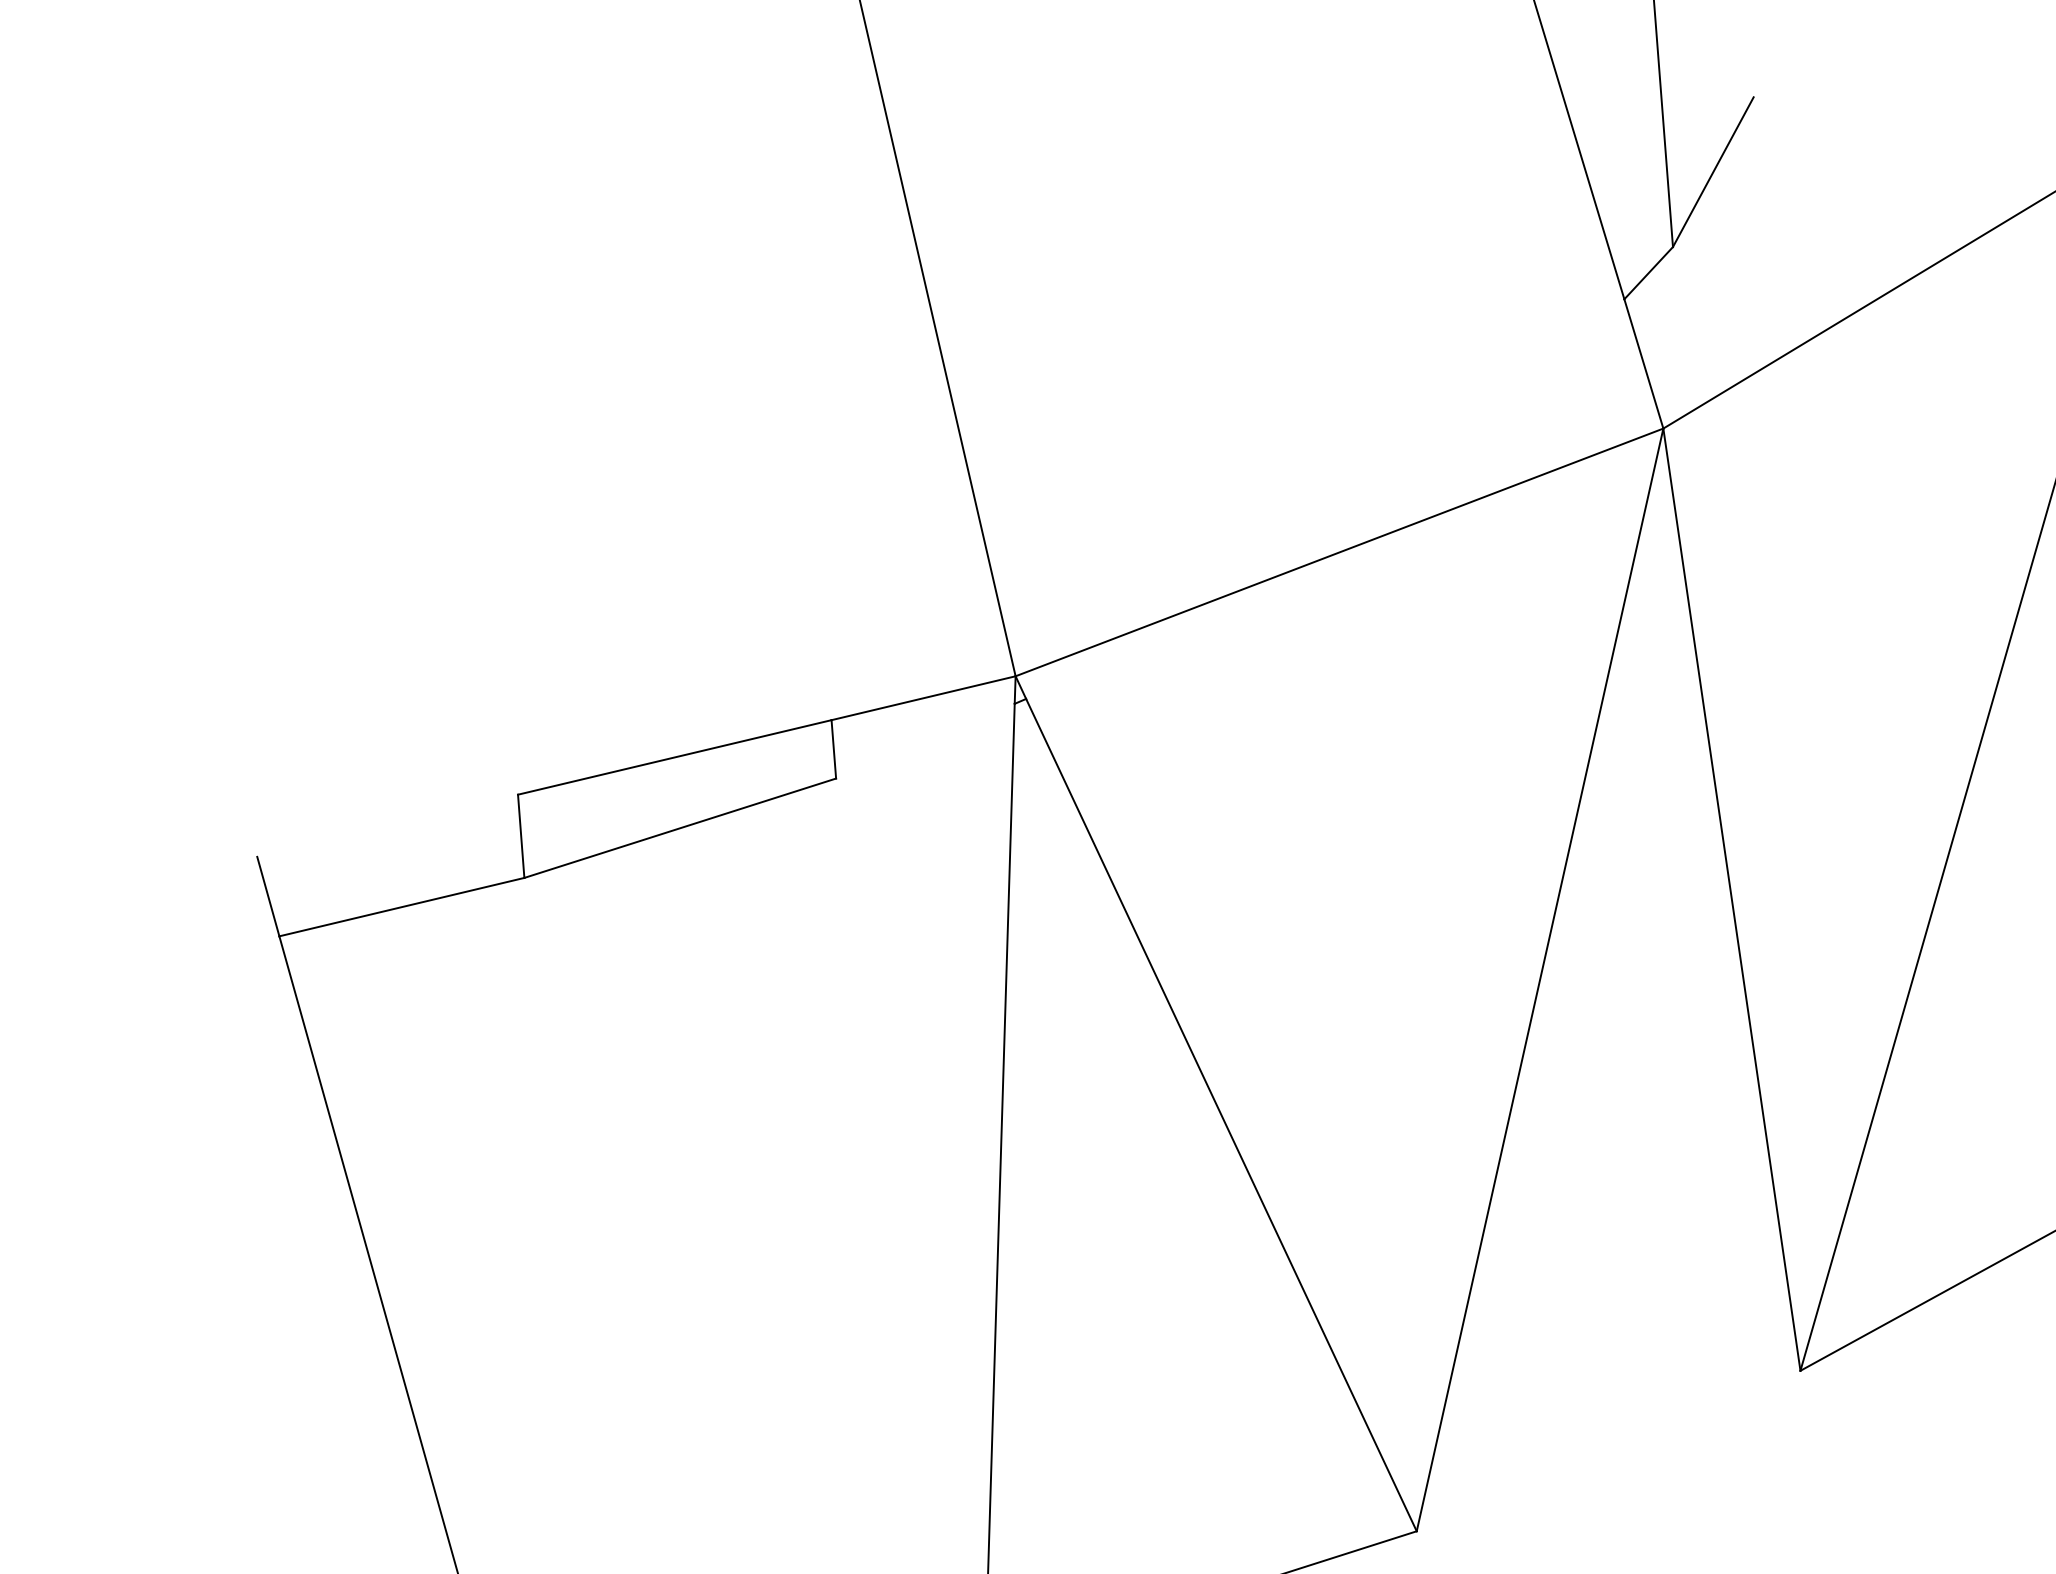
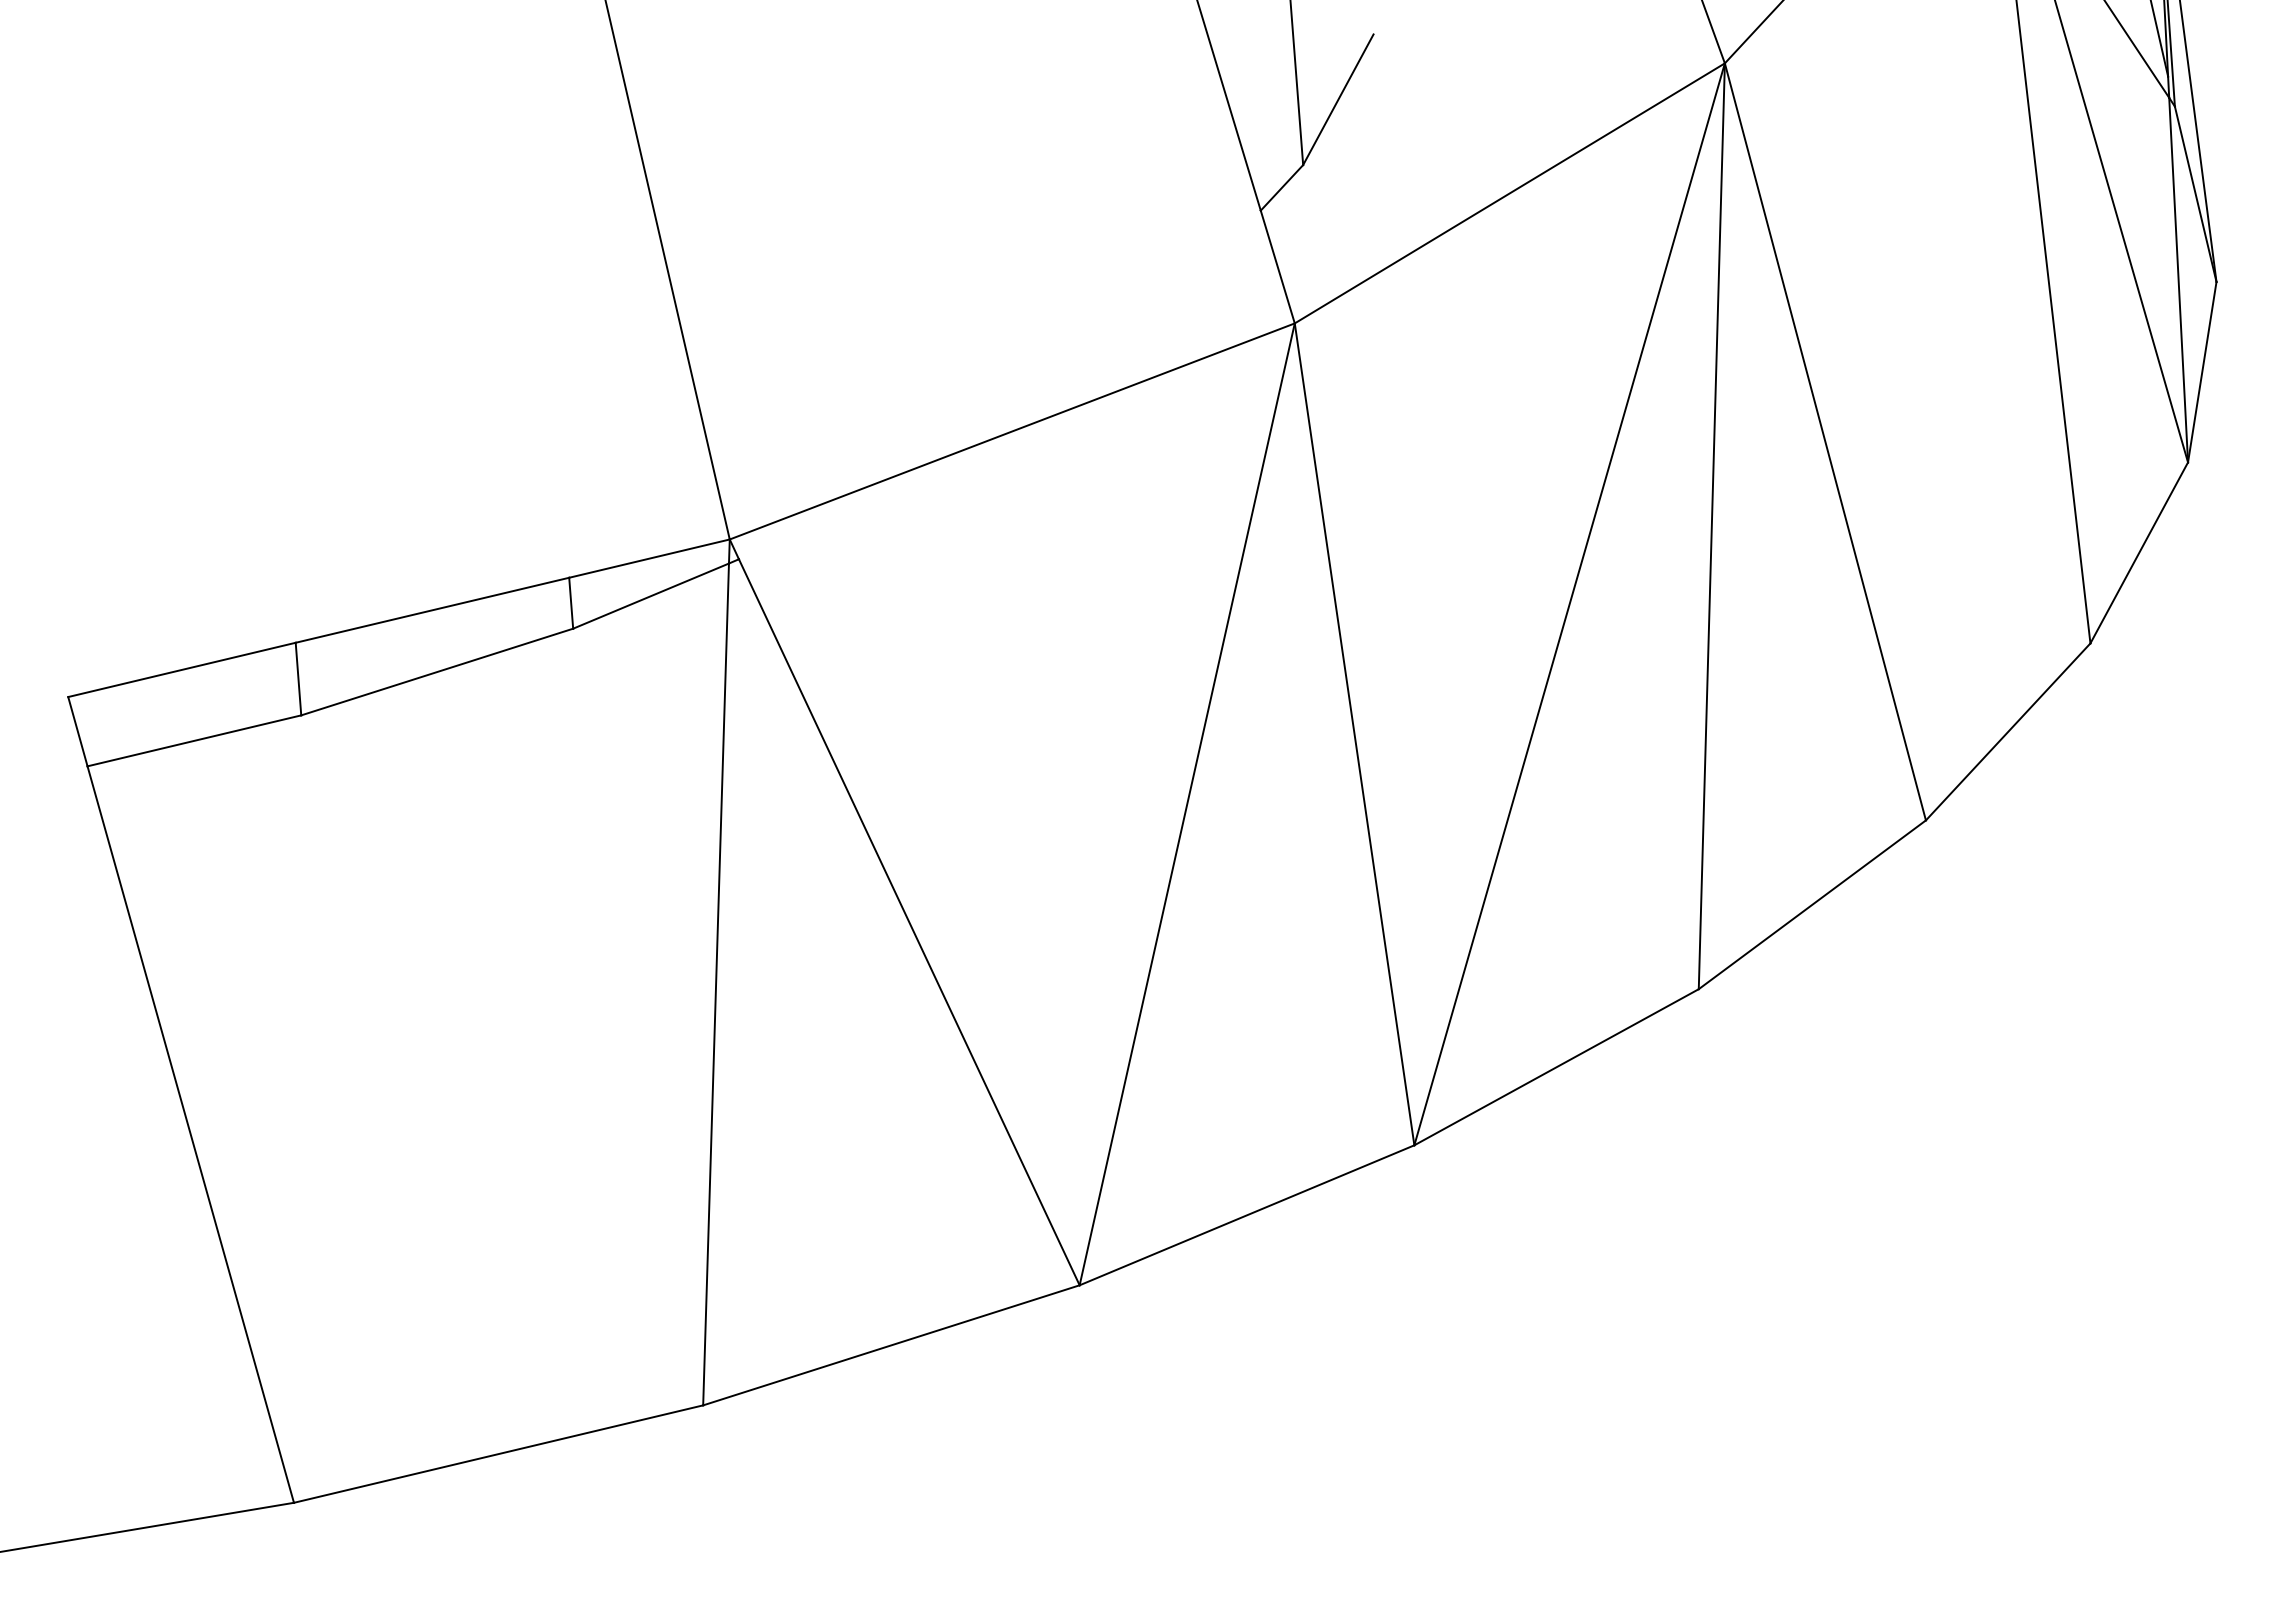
line: (924, 740) -> (650, 595), added
line: (387, 825) -> (181, 669), added
line: (1608, 1451) -> (1246, 1215), added

